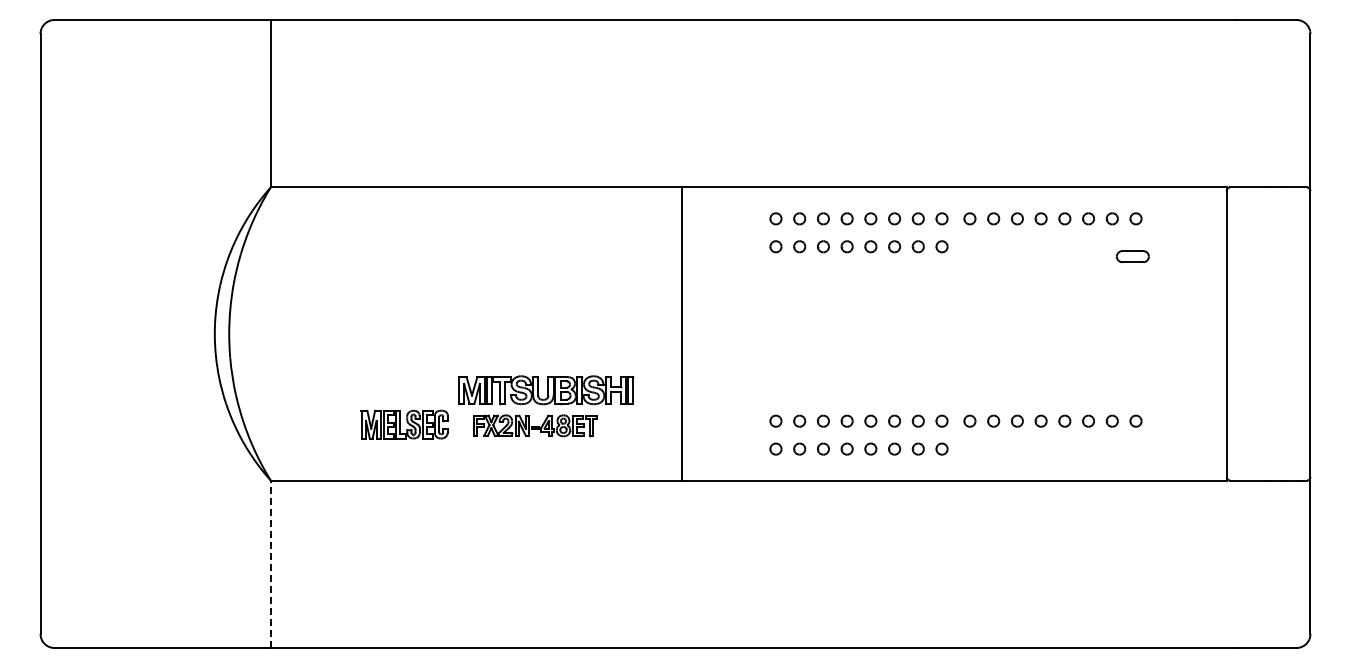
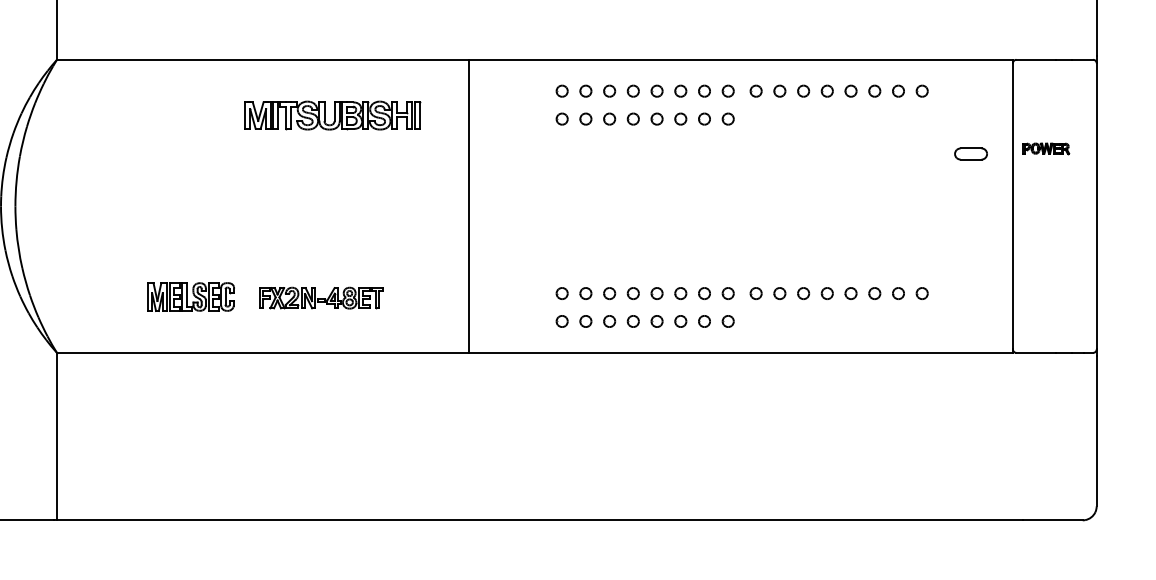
part: (1132, 256) -> (970, 153), moved
part: (1259, 276) -> (1045, 148), added
part: (546, 390) -> (332, 115), moved
line: (270, 564) -> (56, 436), dashed -> solid

